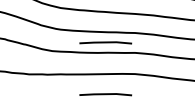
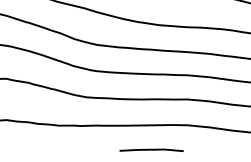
line: (105, 42) -> (151, 86), removed

